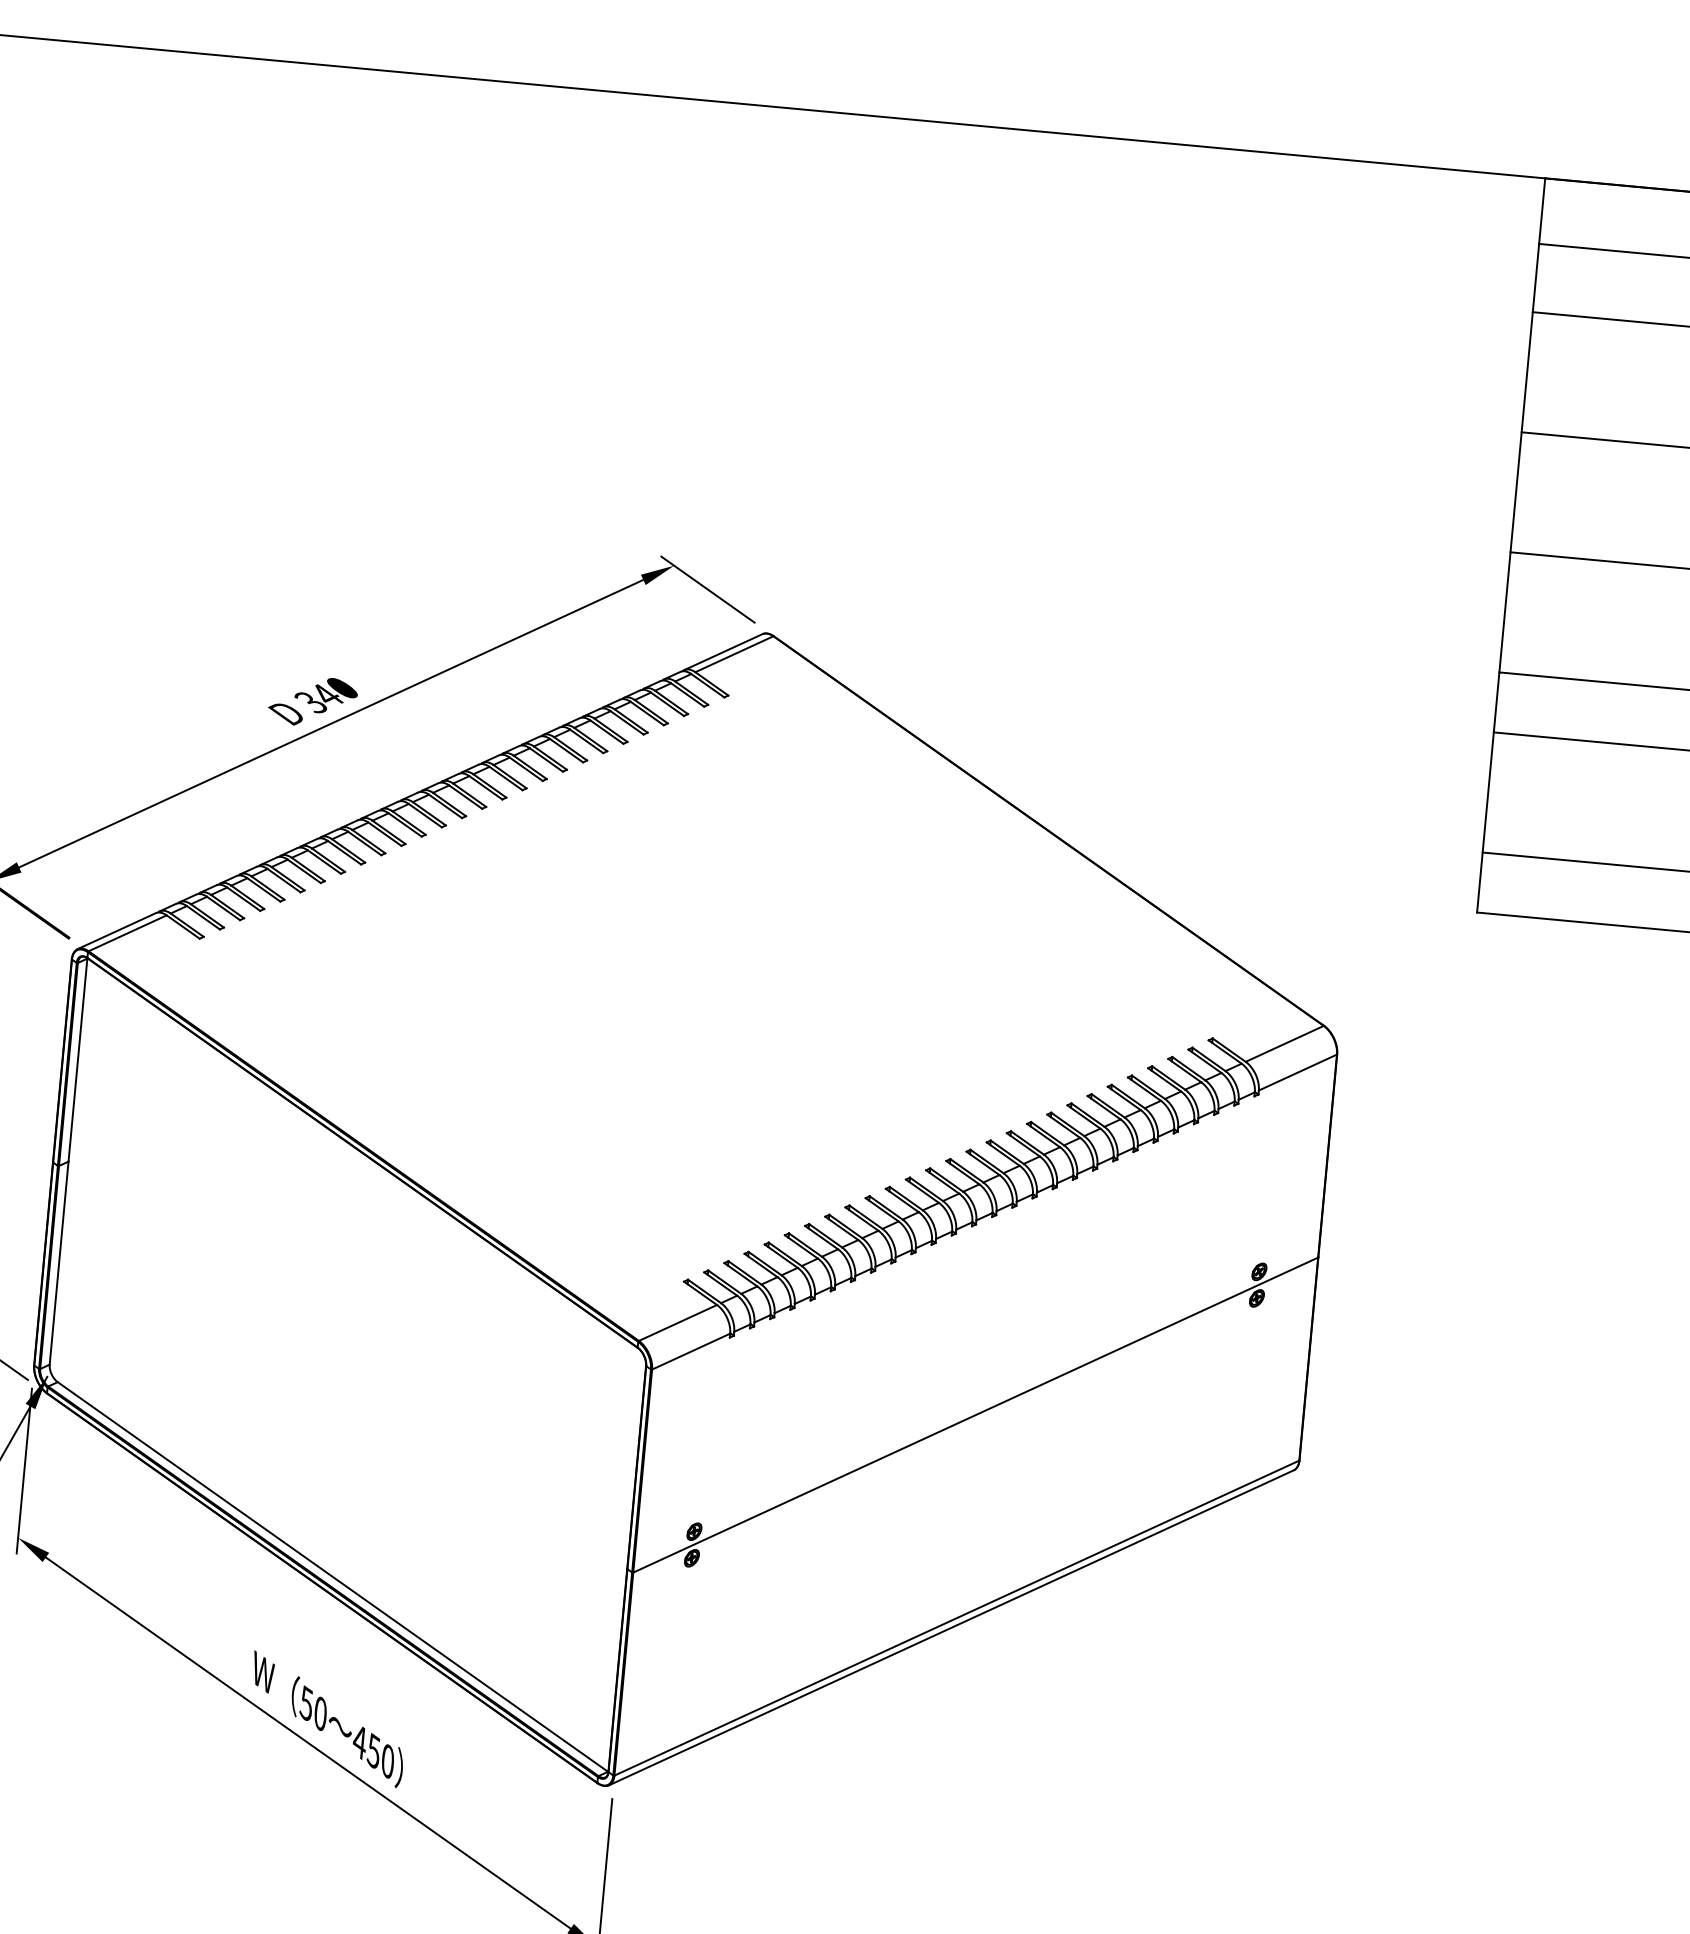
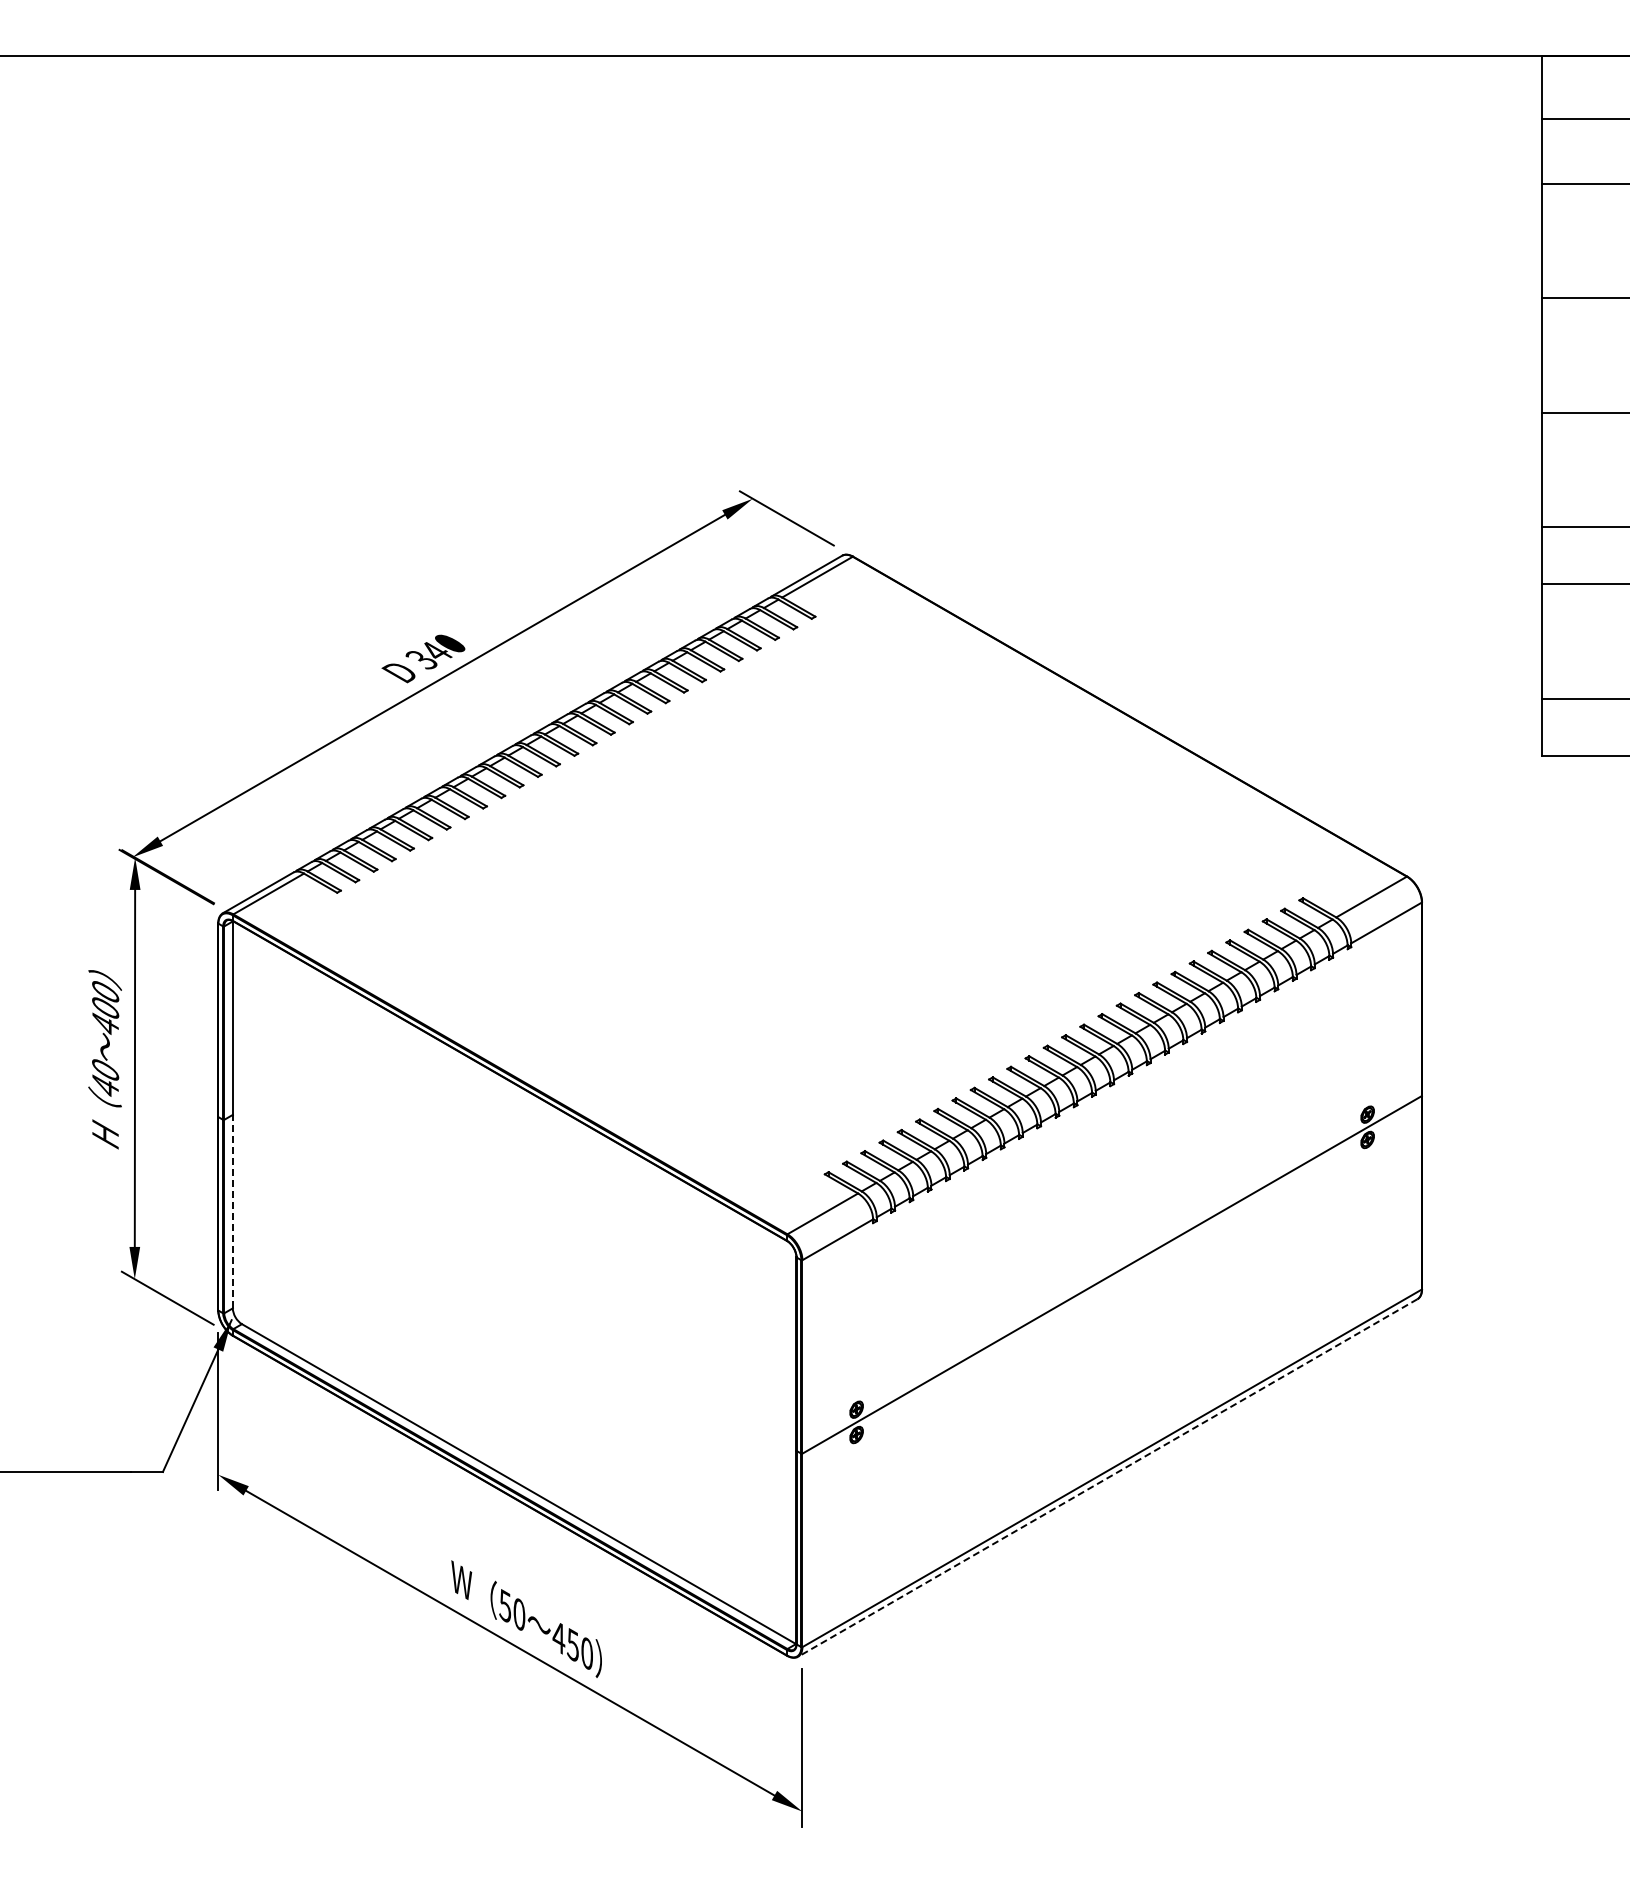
line: (58, 1262) -> (232, 1211), solid -> dashed
line: (950, 1628) -> (1107, 1478), solid -> dashed

